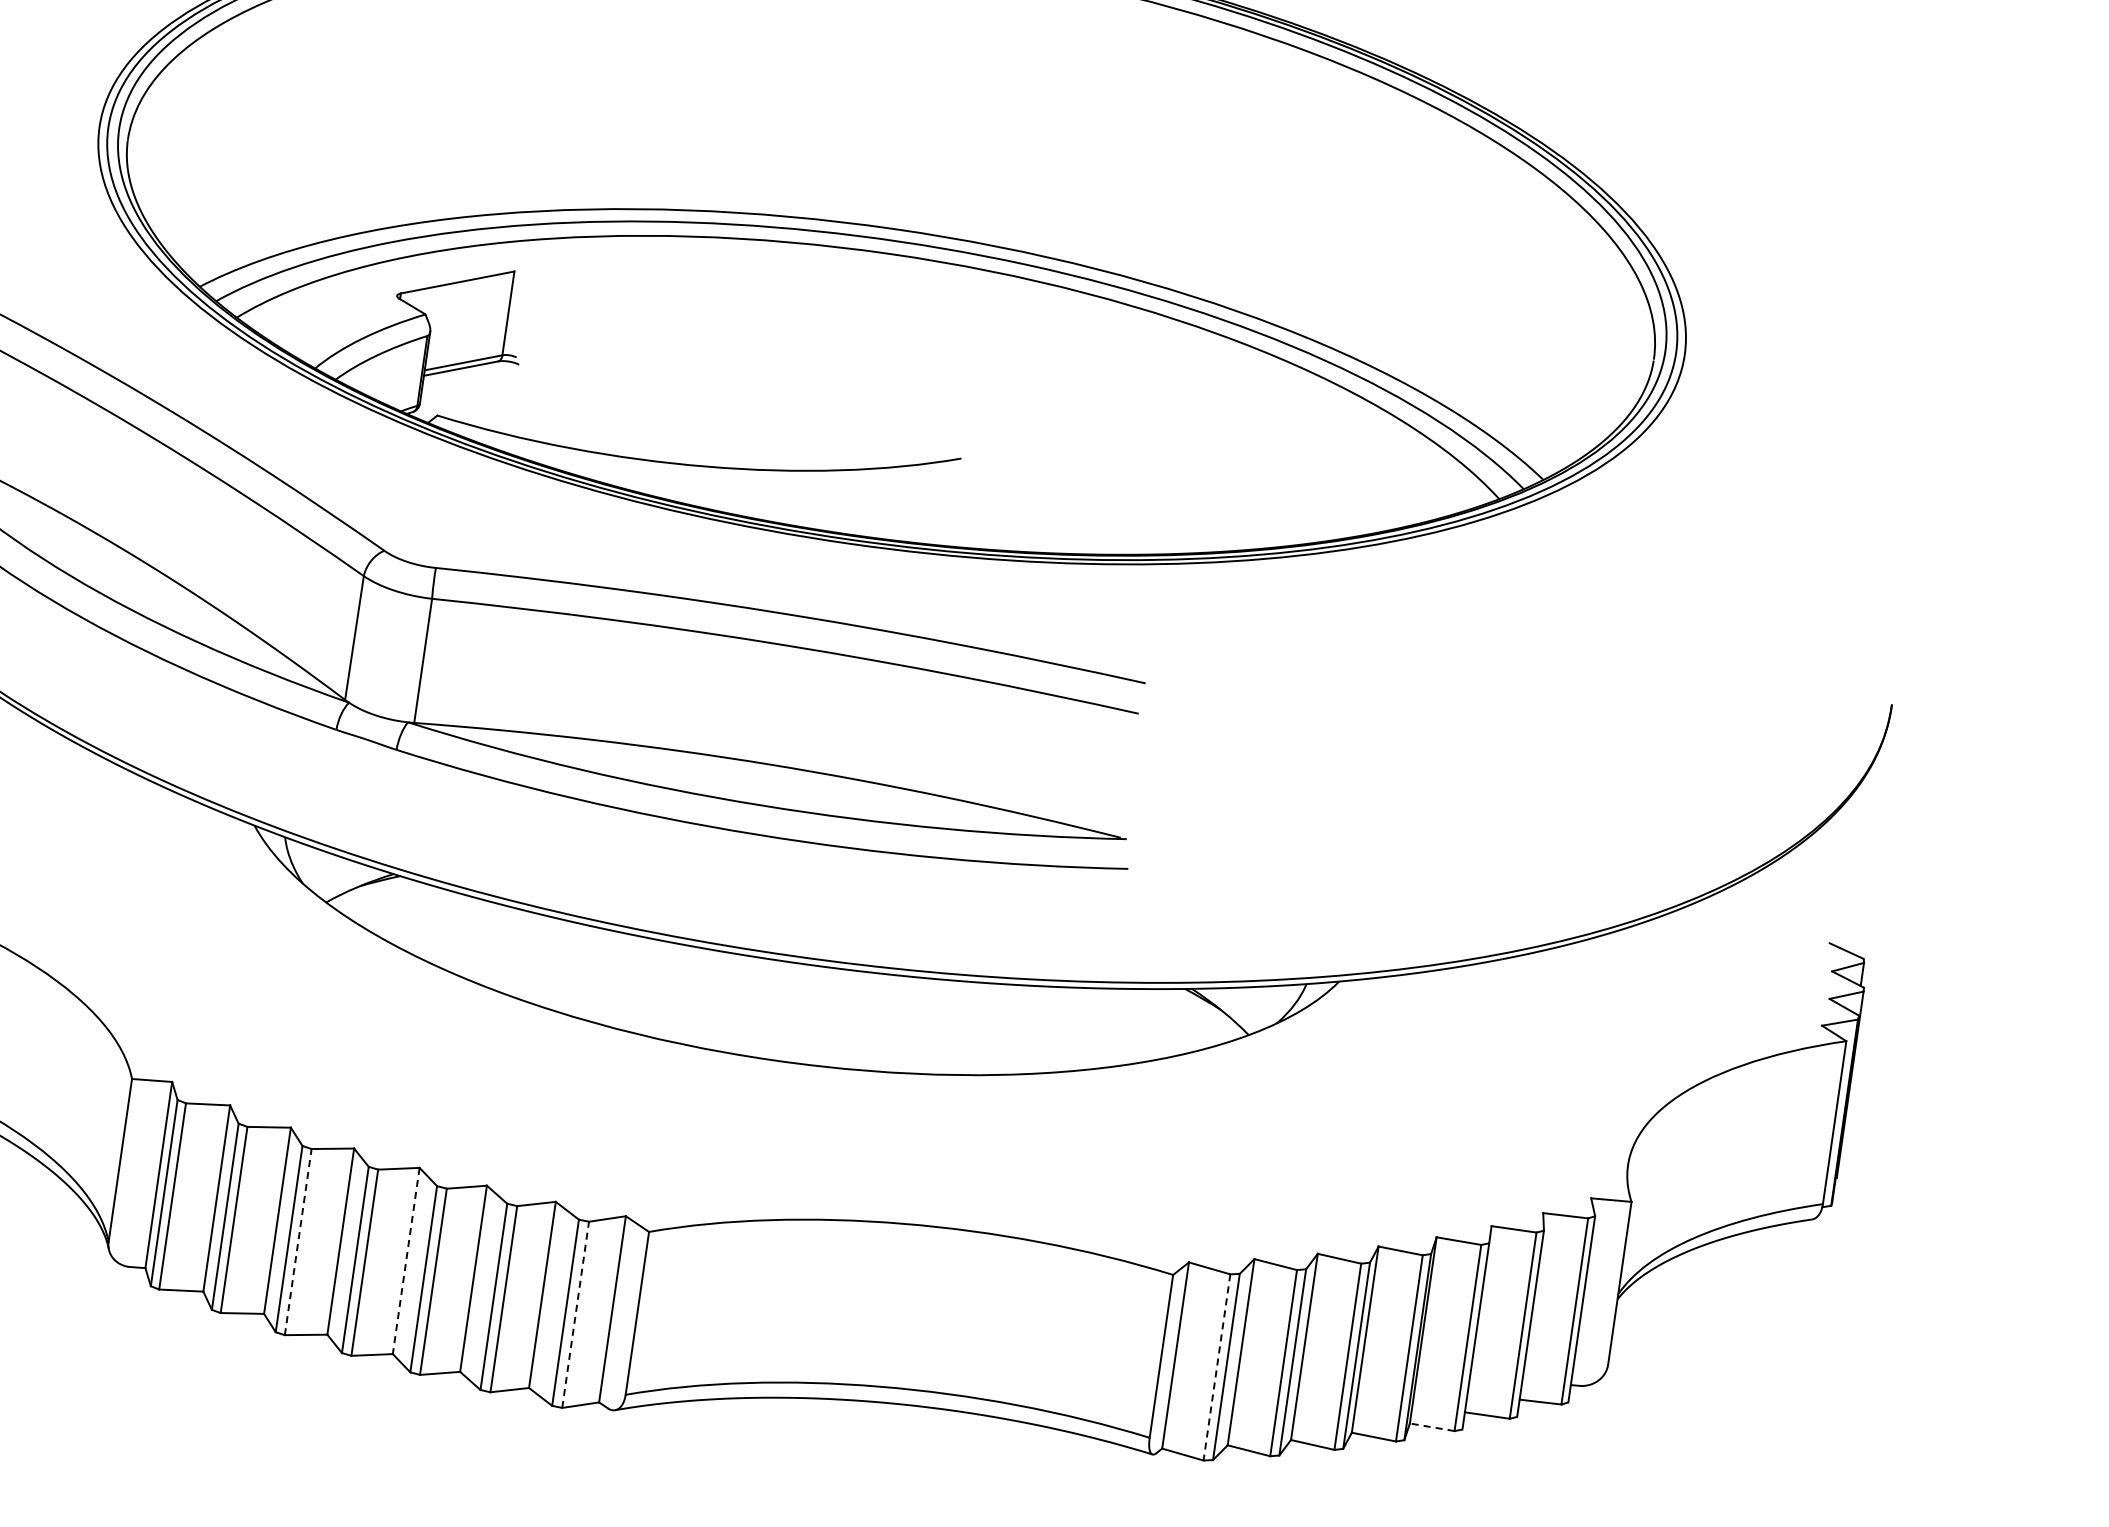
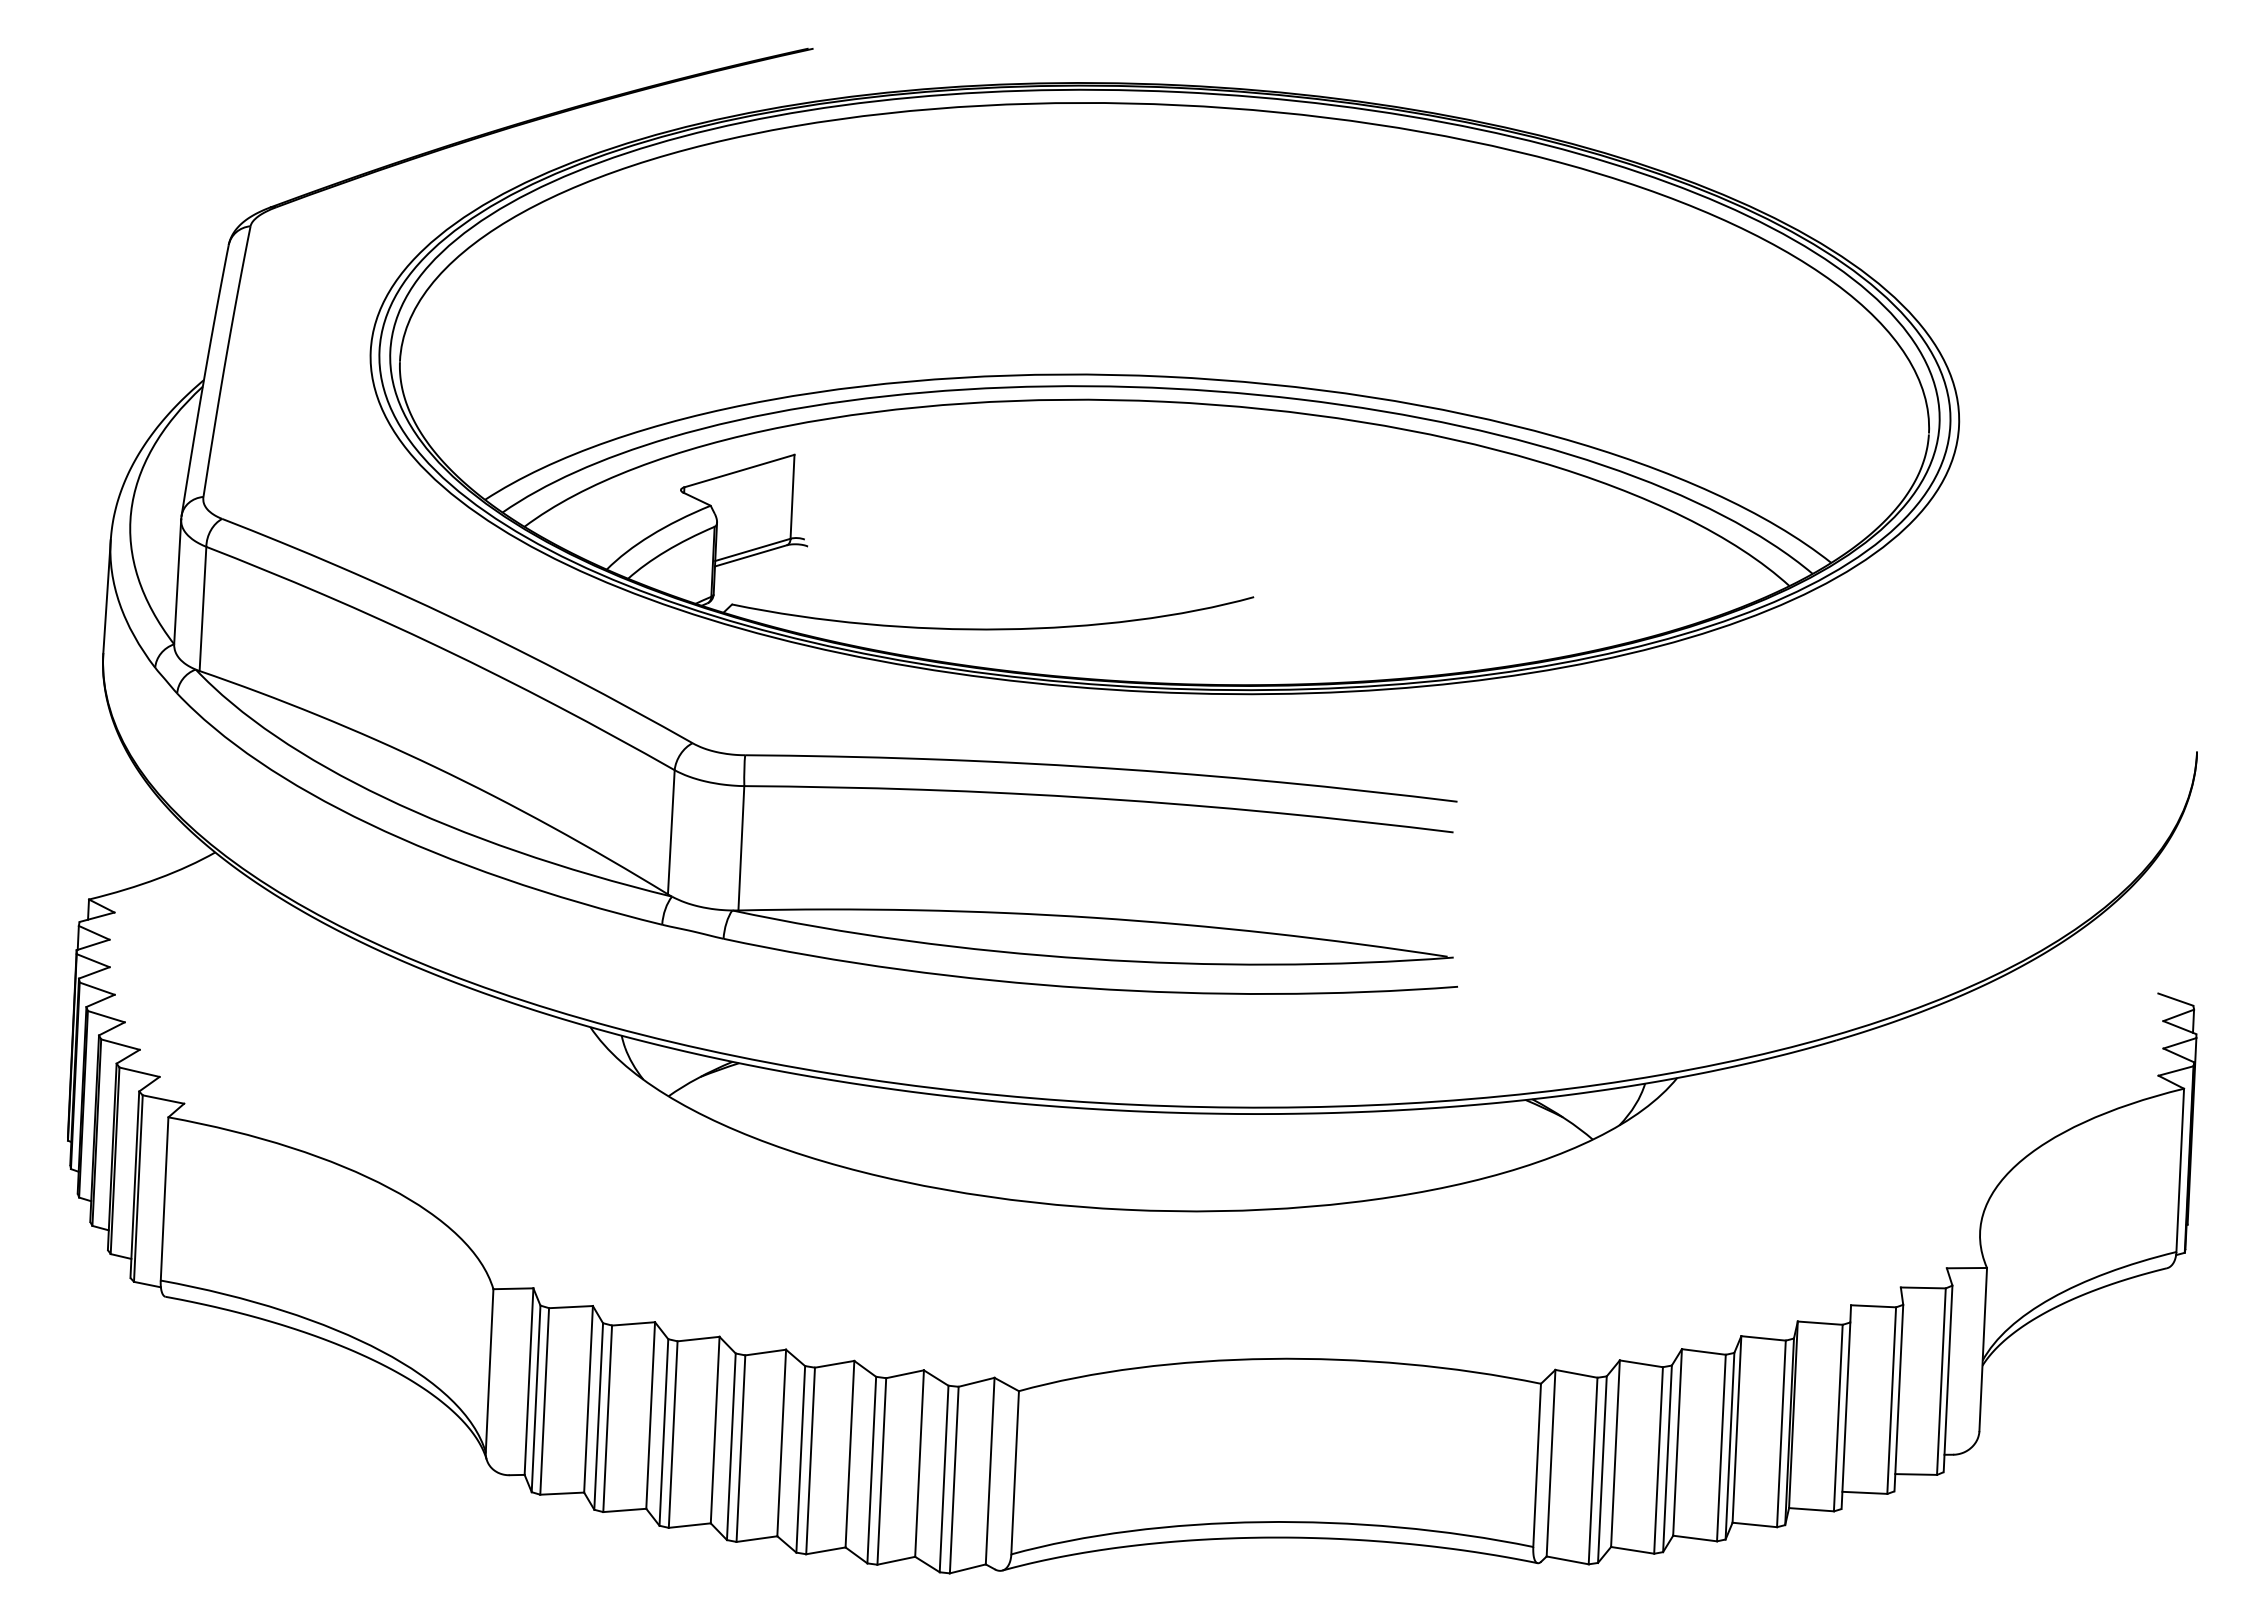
line: (298, 1242) -> (673, 1434), dashed -> solid
line: (405, 1261) -> (781, 1443), dashed -> solid
line: (575, 1314) -> (954, 1479), dashed -> solid
line: (1217, 1367) -> (1593, 1471), dashed -> solid
line: (1432, 1427) -> (1811, 1509), dashed -> solid

